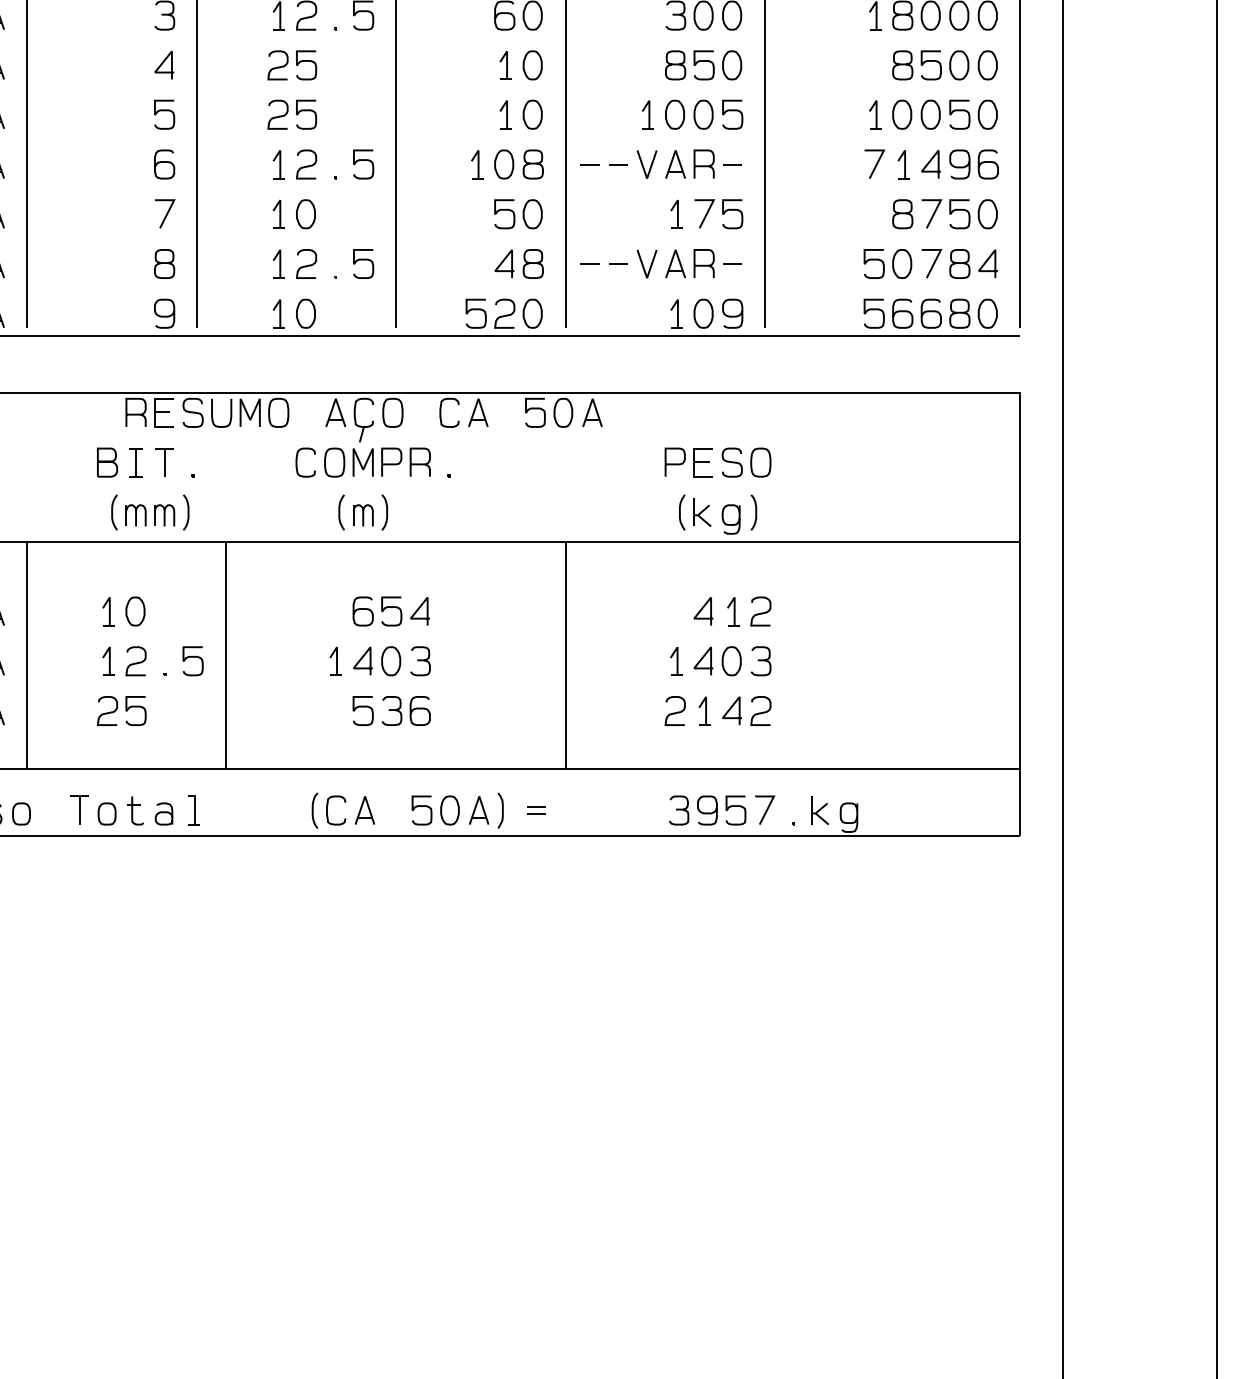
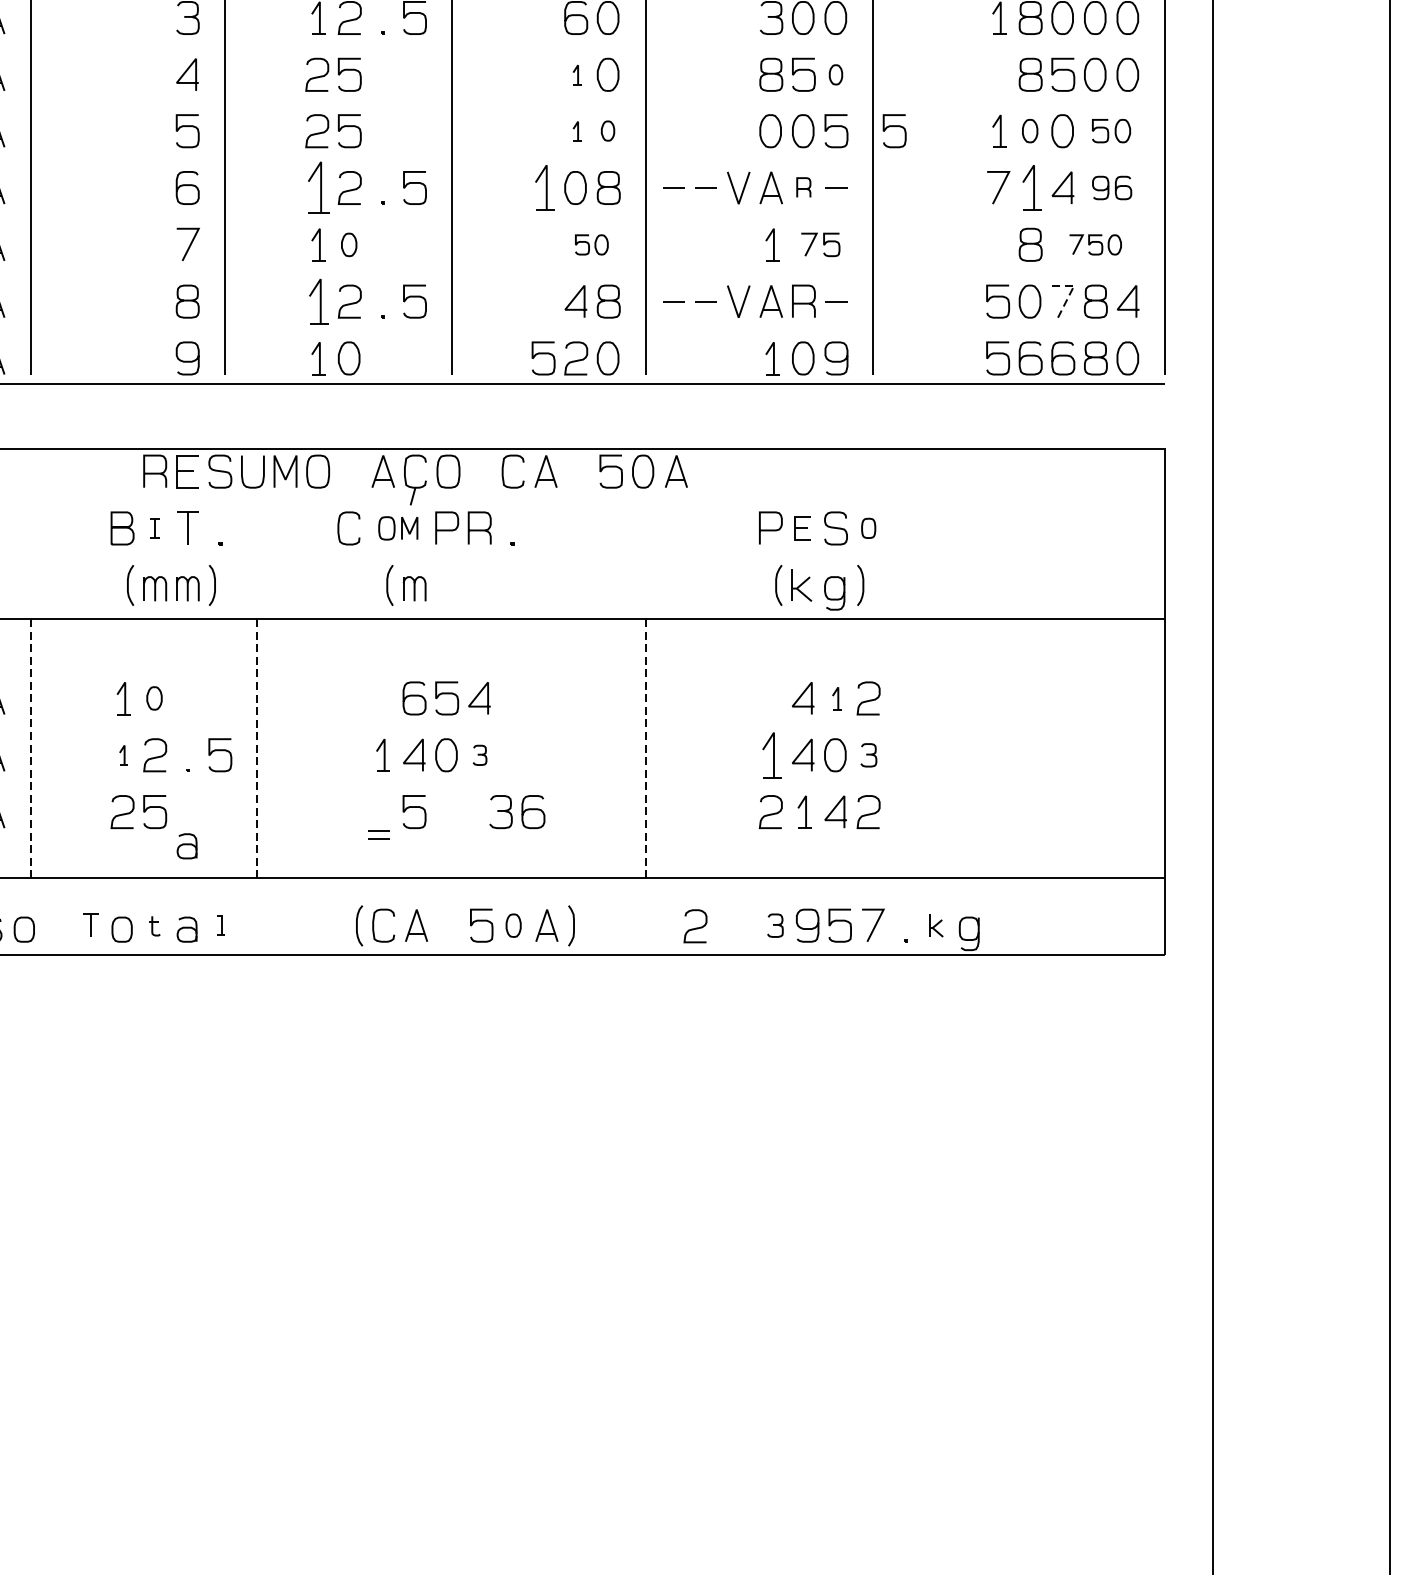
part: (505, 65) -> (577, 74), size x0.6
part: (732, 65) -> (836, 74), size x0.6
curve: (783, 111) -> (894, 127), added
part: (505, 114) -> (577, 130), size x0.6
part: (532, 114) -> (607, 130), size x0.6
part: (647, 114) -> (739, 130), removed
part: (902, 114) -> (1030, 130), size x0.7
part: (973, 114) -> (1111, 130), size x0.7
part: (703, 163) -> (803, 186), size x0.6
part: (278, 164) -> (317, 188), size x1.6
part: (477, 164) -> (545, 188), size x1.4
part: (903, 164) -> (1031, 188), size x1.4
part: (973, 164) -> (1111, 188), size x0.7
part: (305, 214) -> (348, 245), size x0.7
part: (518, 214) -> (591, 245), size x0.6
part: (718, 214) -> (820, 245), size x0.7
part: (959, 214) -> (1095, 245), size x0.6
line: (938, 254) -> (1071, 290), solid -> dashed
part: (278, 263) -> (317, 301), size x1.4
part: (135, 462) -> (154, 528), size x0.6
part: (348, 462) -> (397, 528), size x0.7
part: (702, 462) -> (801, 528), size x0.7
part: (760, 462) -> (868, 528), size x0.6
curve: (386, 512) -> (441, 585), removed
part: (135, 611) -> (154, 698), size x0.7
part: (733, 611) -> (837, 698), size x0.7
line: (26, 655) -> (30, 748), solid -> dashed
line: (225, 655) -> (257, 748), solid -> dashed
line: (566, 655) -> (646, 748), solid -> dashed
part: (108, 660) -> (123, 754), size x0.6
part: (420, 661) -> (479, 755), size x0.6
part: (676, 661) -> (772, 755), size x1.4
part: (760, 661) -> (868, 755), size x0.7
part: (405, 710) -> (516, 811), moved
part: (163, 740) -> (186, 845), added
part: (79, 809) -> (90, 924), size x0.7
part: (135, 810) -> (154, 925), size x0.6
part: (193, 810) -> (220, 925), size x0.6
part: (449, 810) -> (513, 925), size x0.7
part: (536, 810) -> (379, 834), moved
part: (679, 810) -> (775, 925), size x0.7
part: (819, 810) -> (935, 925), size x0.7
curve: (608, 812) -> (694, 927), added

